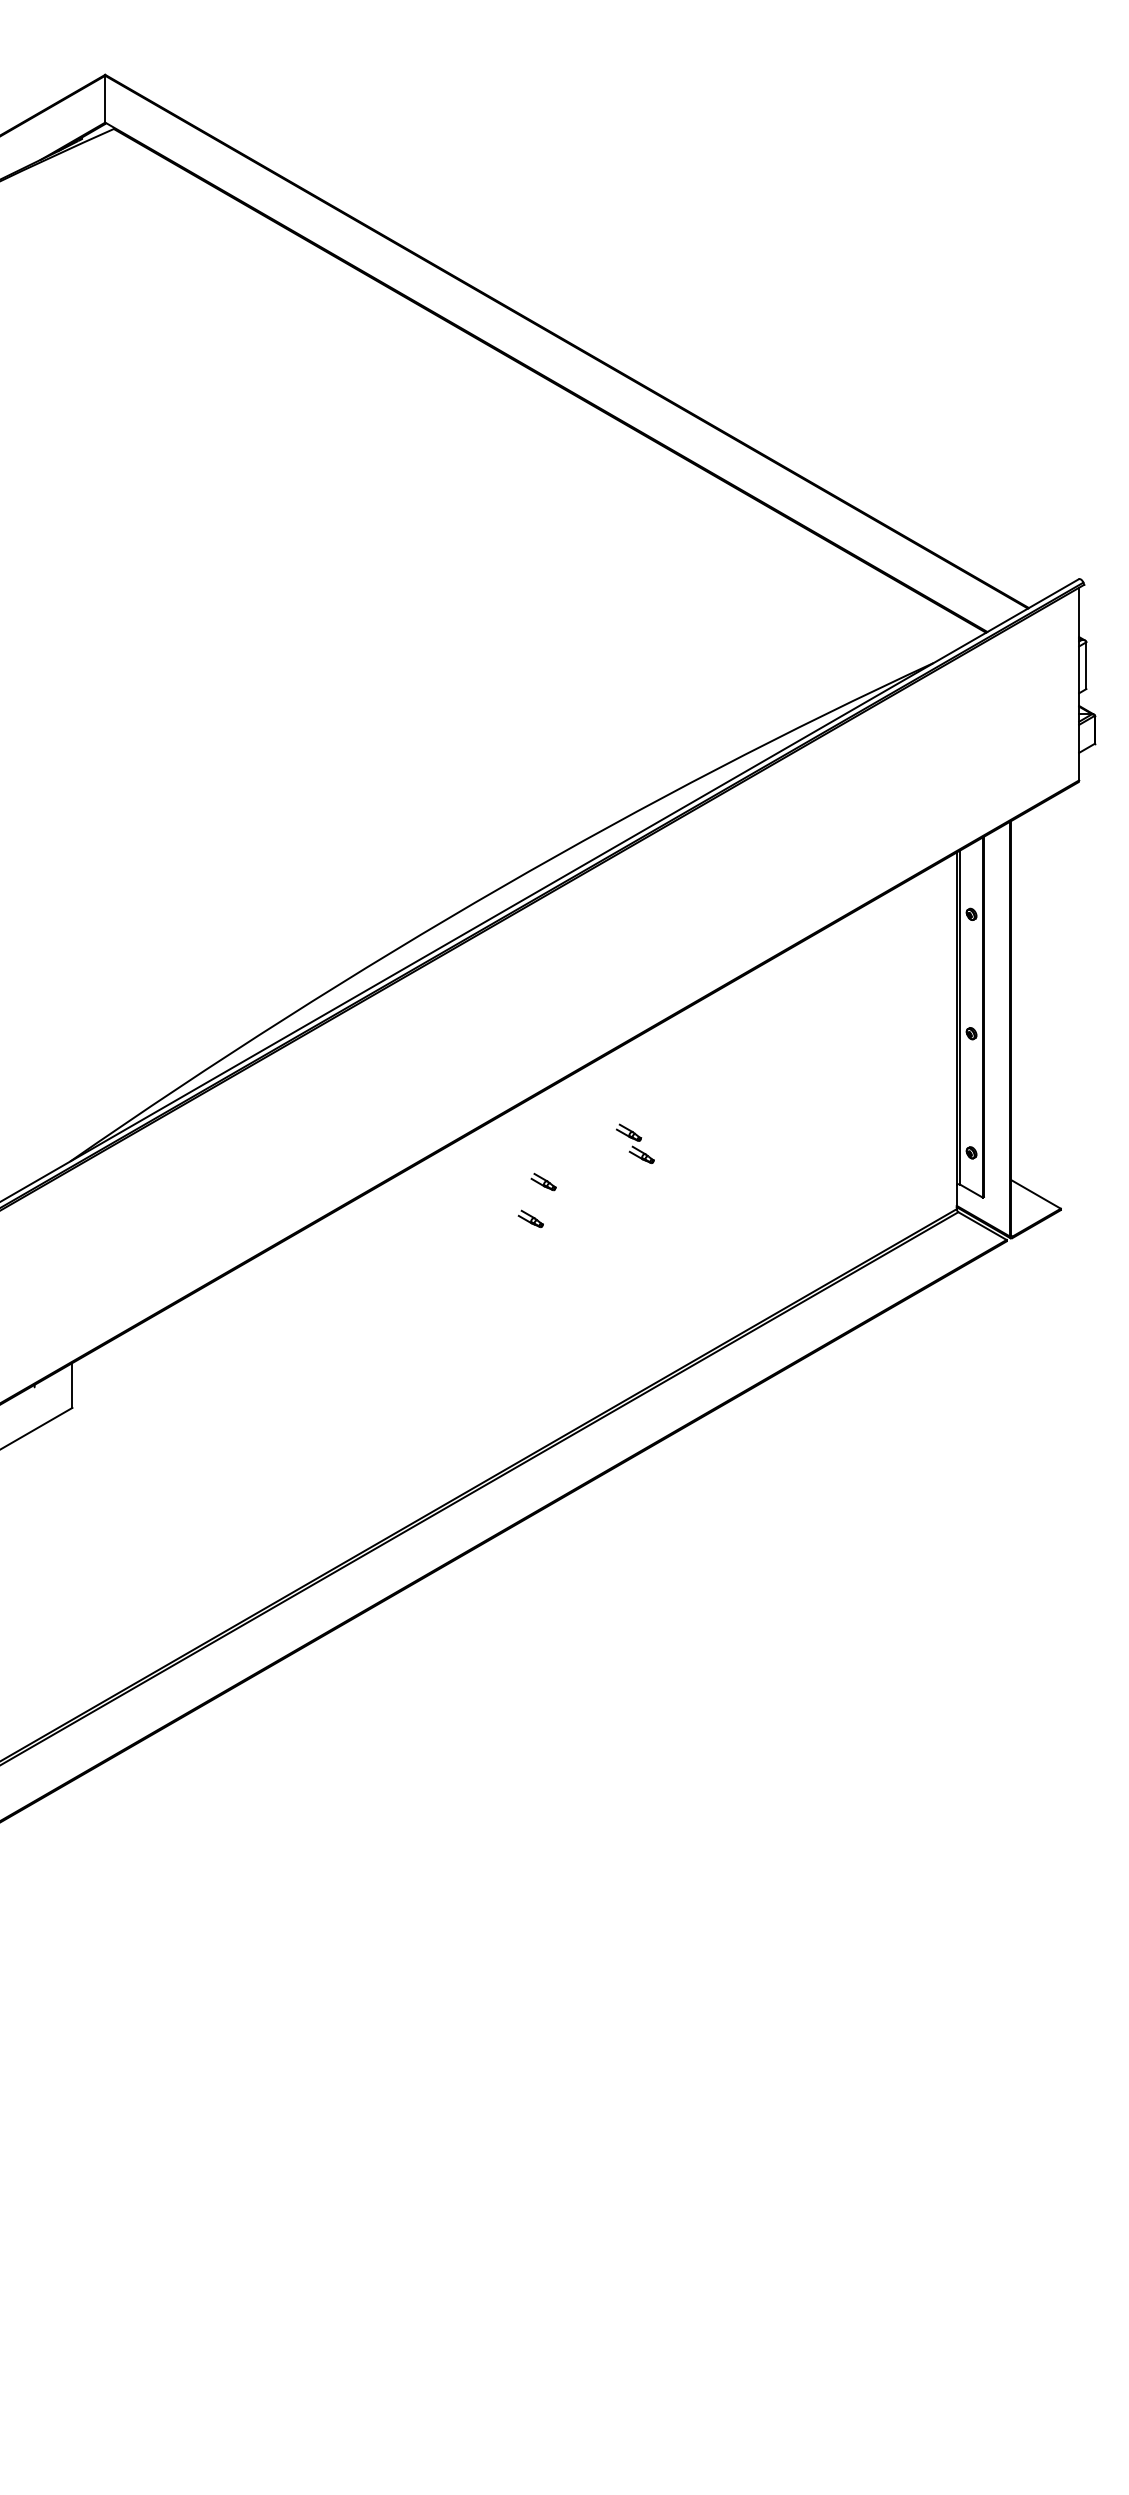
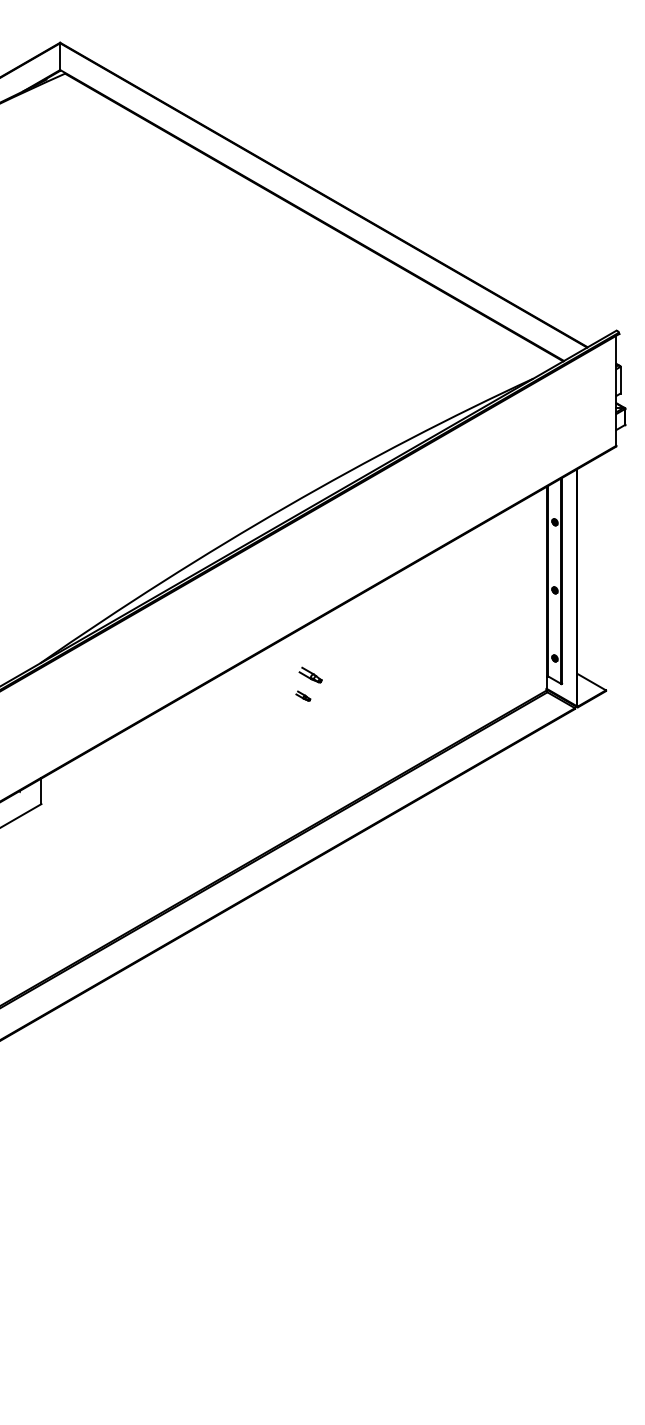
part: (634, 1144) -> (362, 653), removed
part: (543, 1180) -> (310, 674), size x1.6

